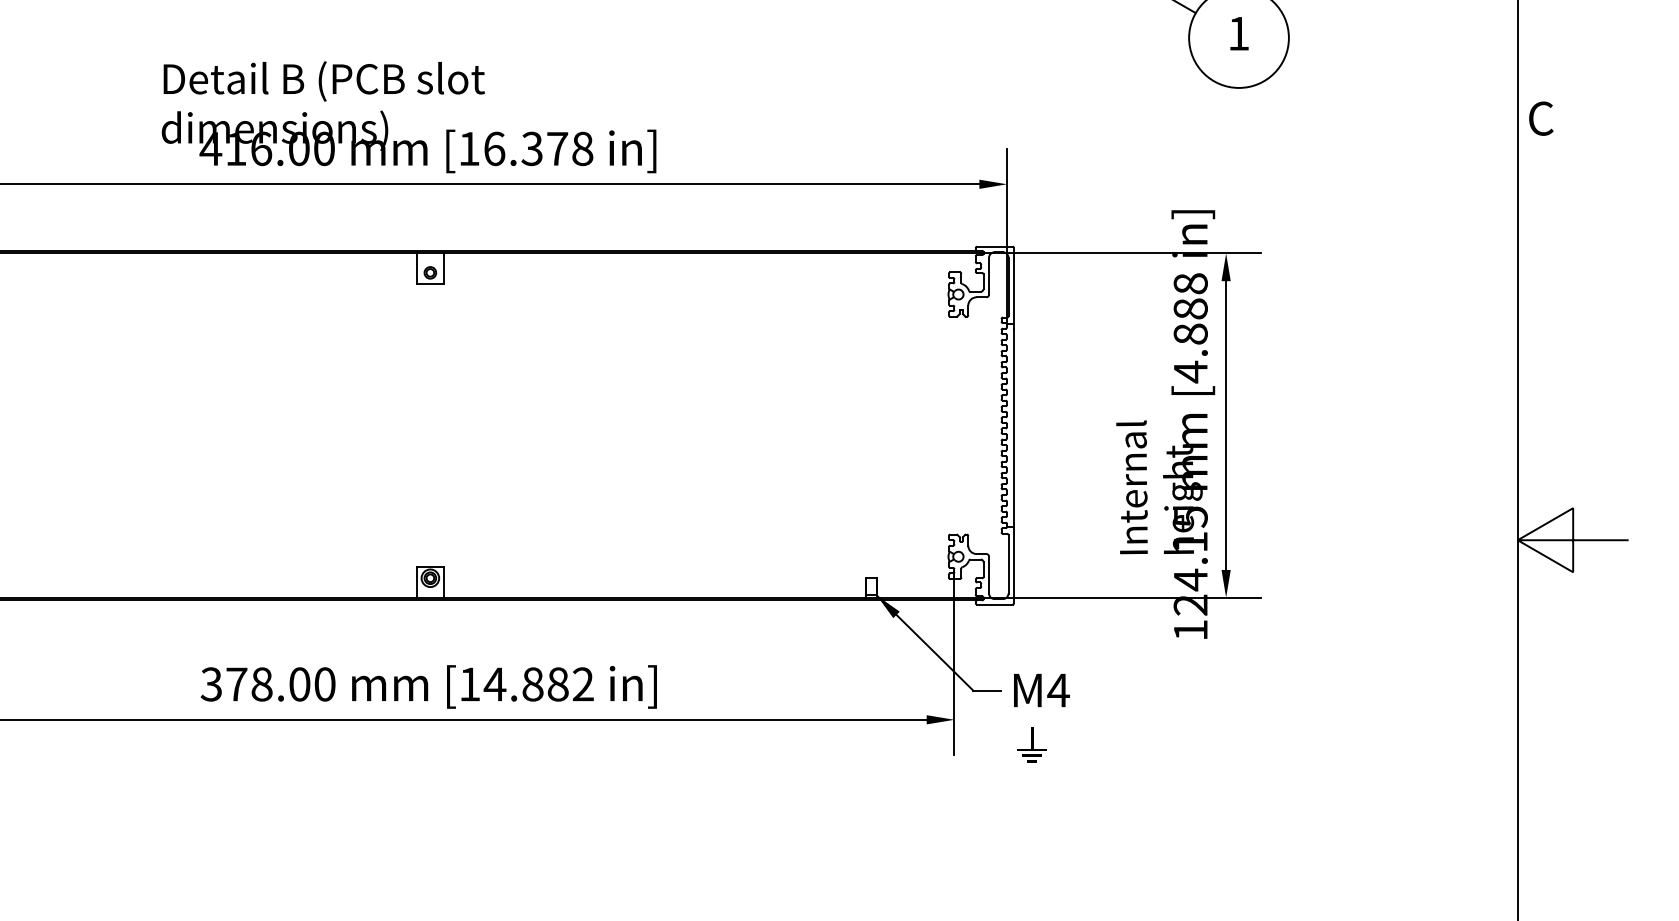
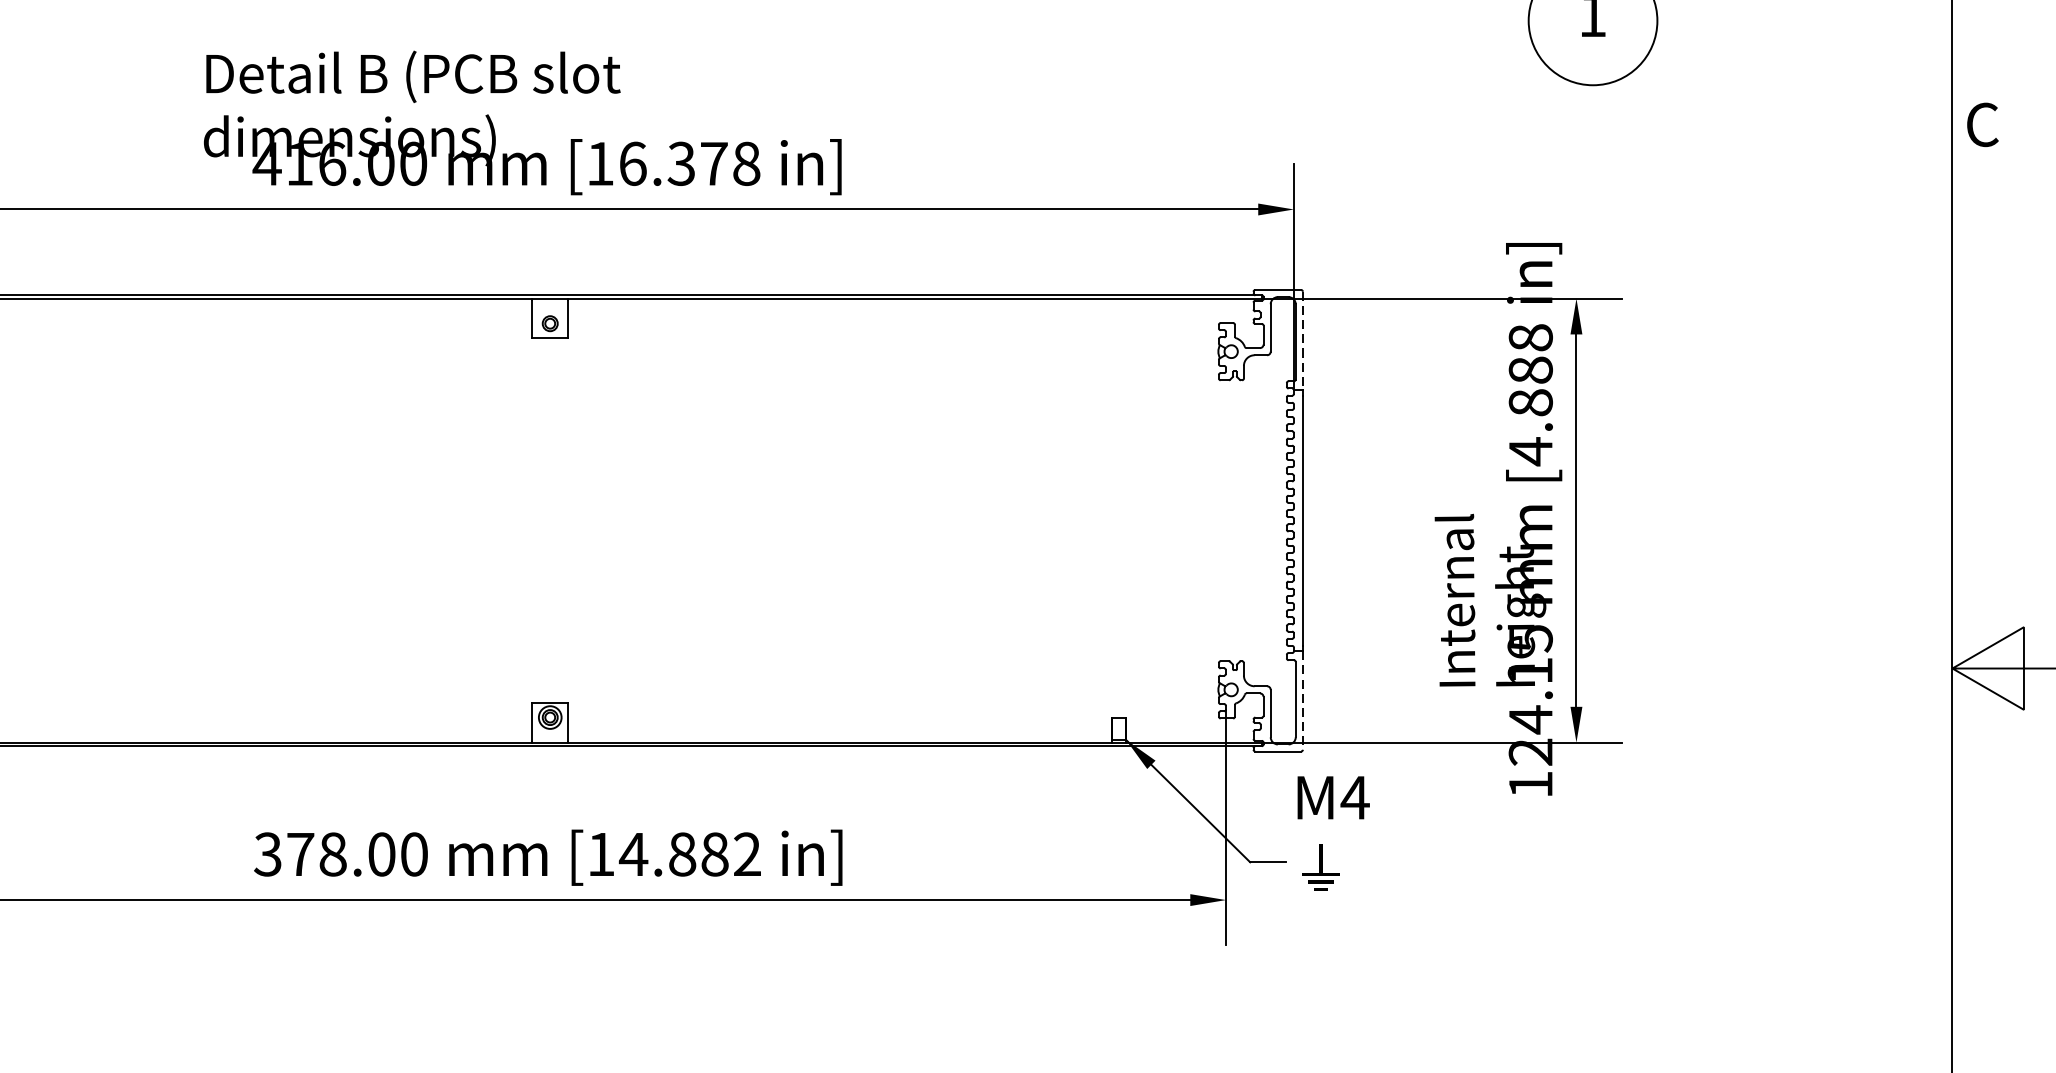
line: (1014, 286) -> (1303, 341), solid -> dashed
line: (1014, 565) -> (1303, 701), solid -> dashed
text: (1041, 718) -> (1333, 833), moved

